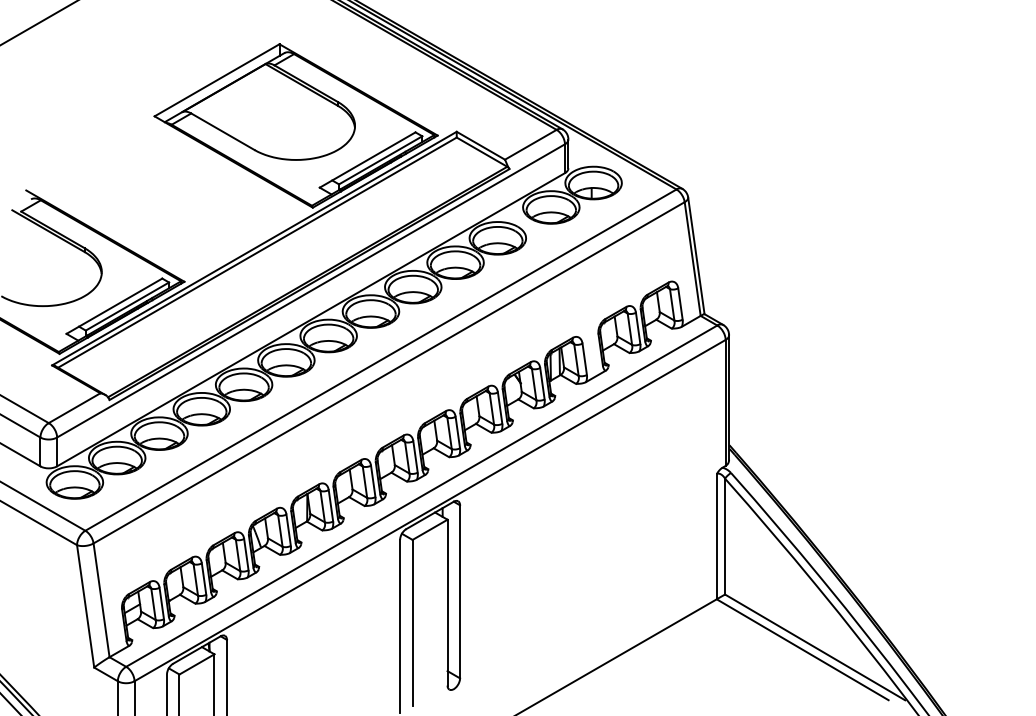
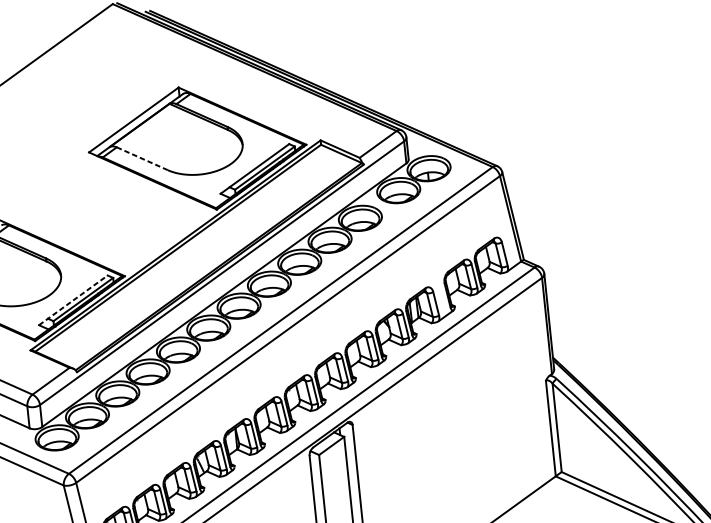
line: (222, 131) -> (142, 158), solid -> dashed
line: (114, 305) -> (73, 299), solid -> dashed

